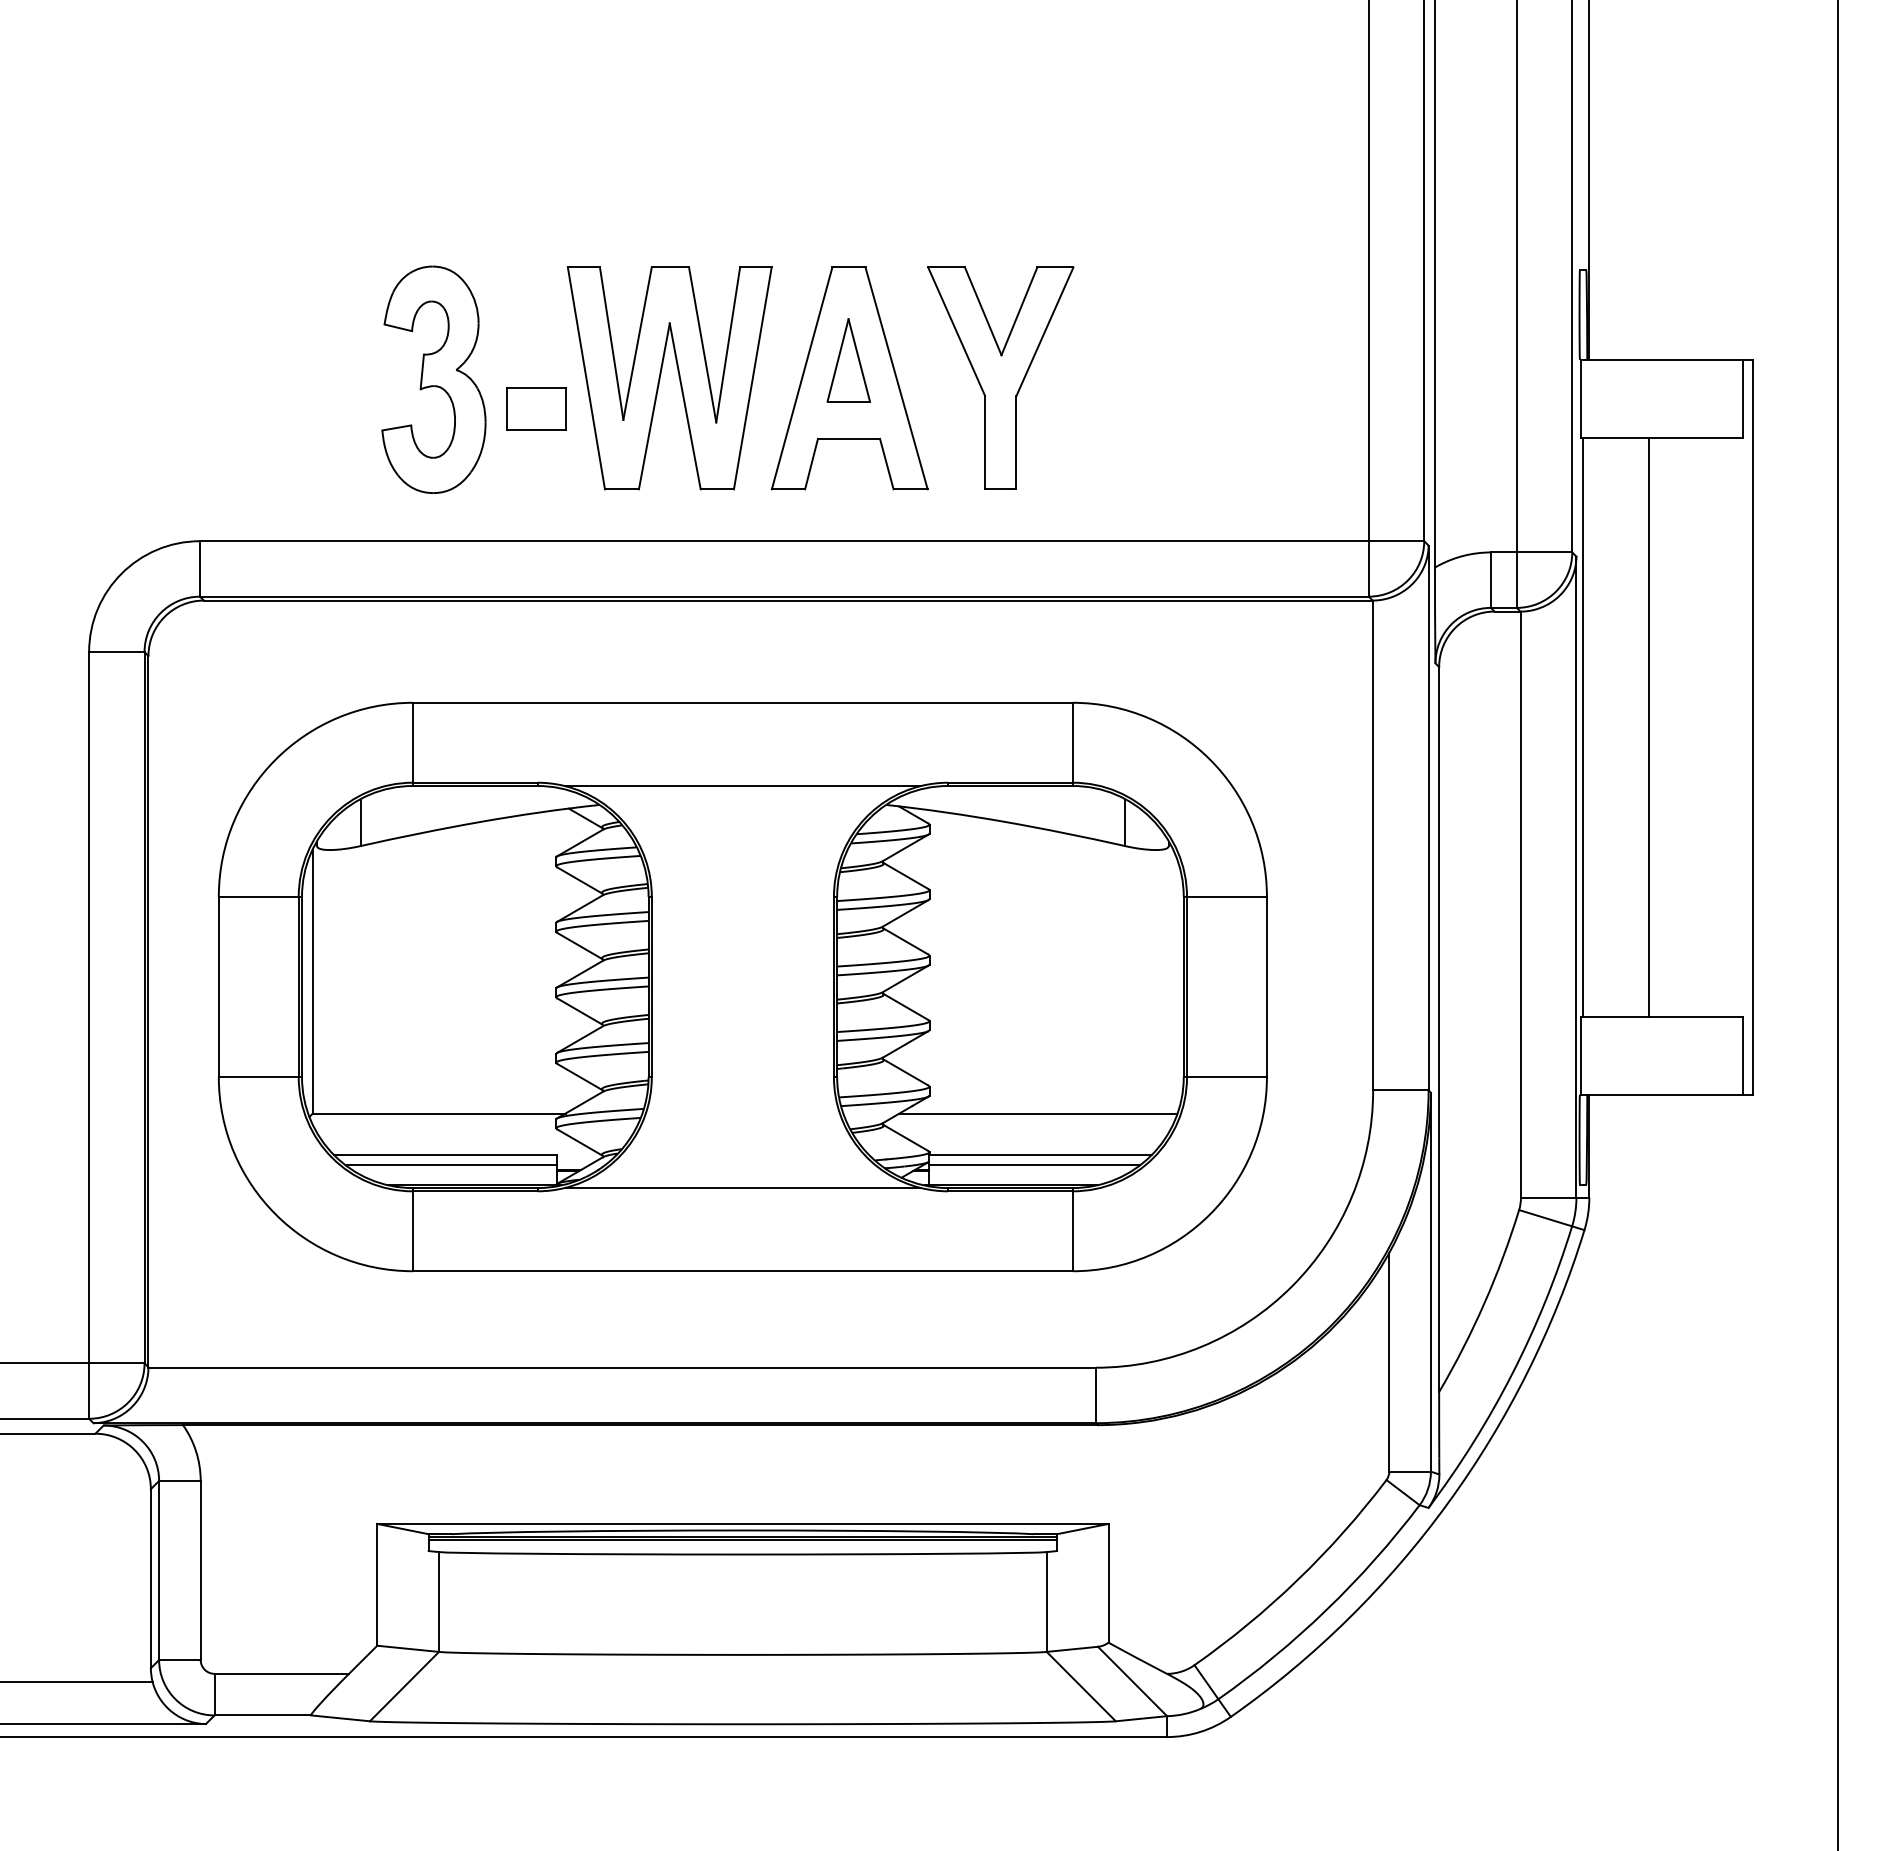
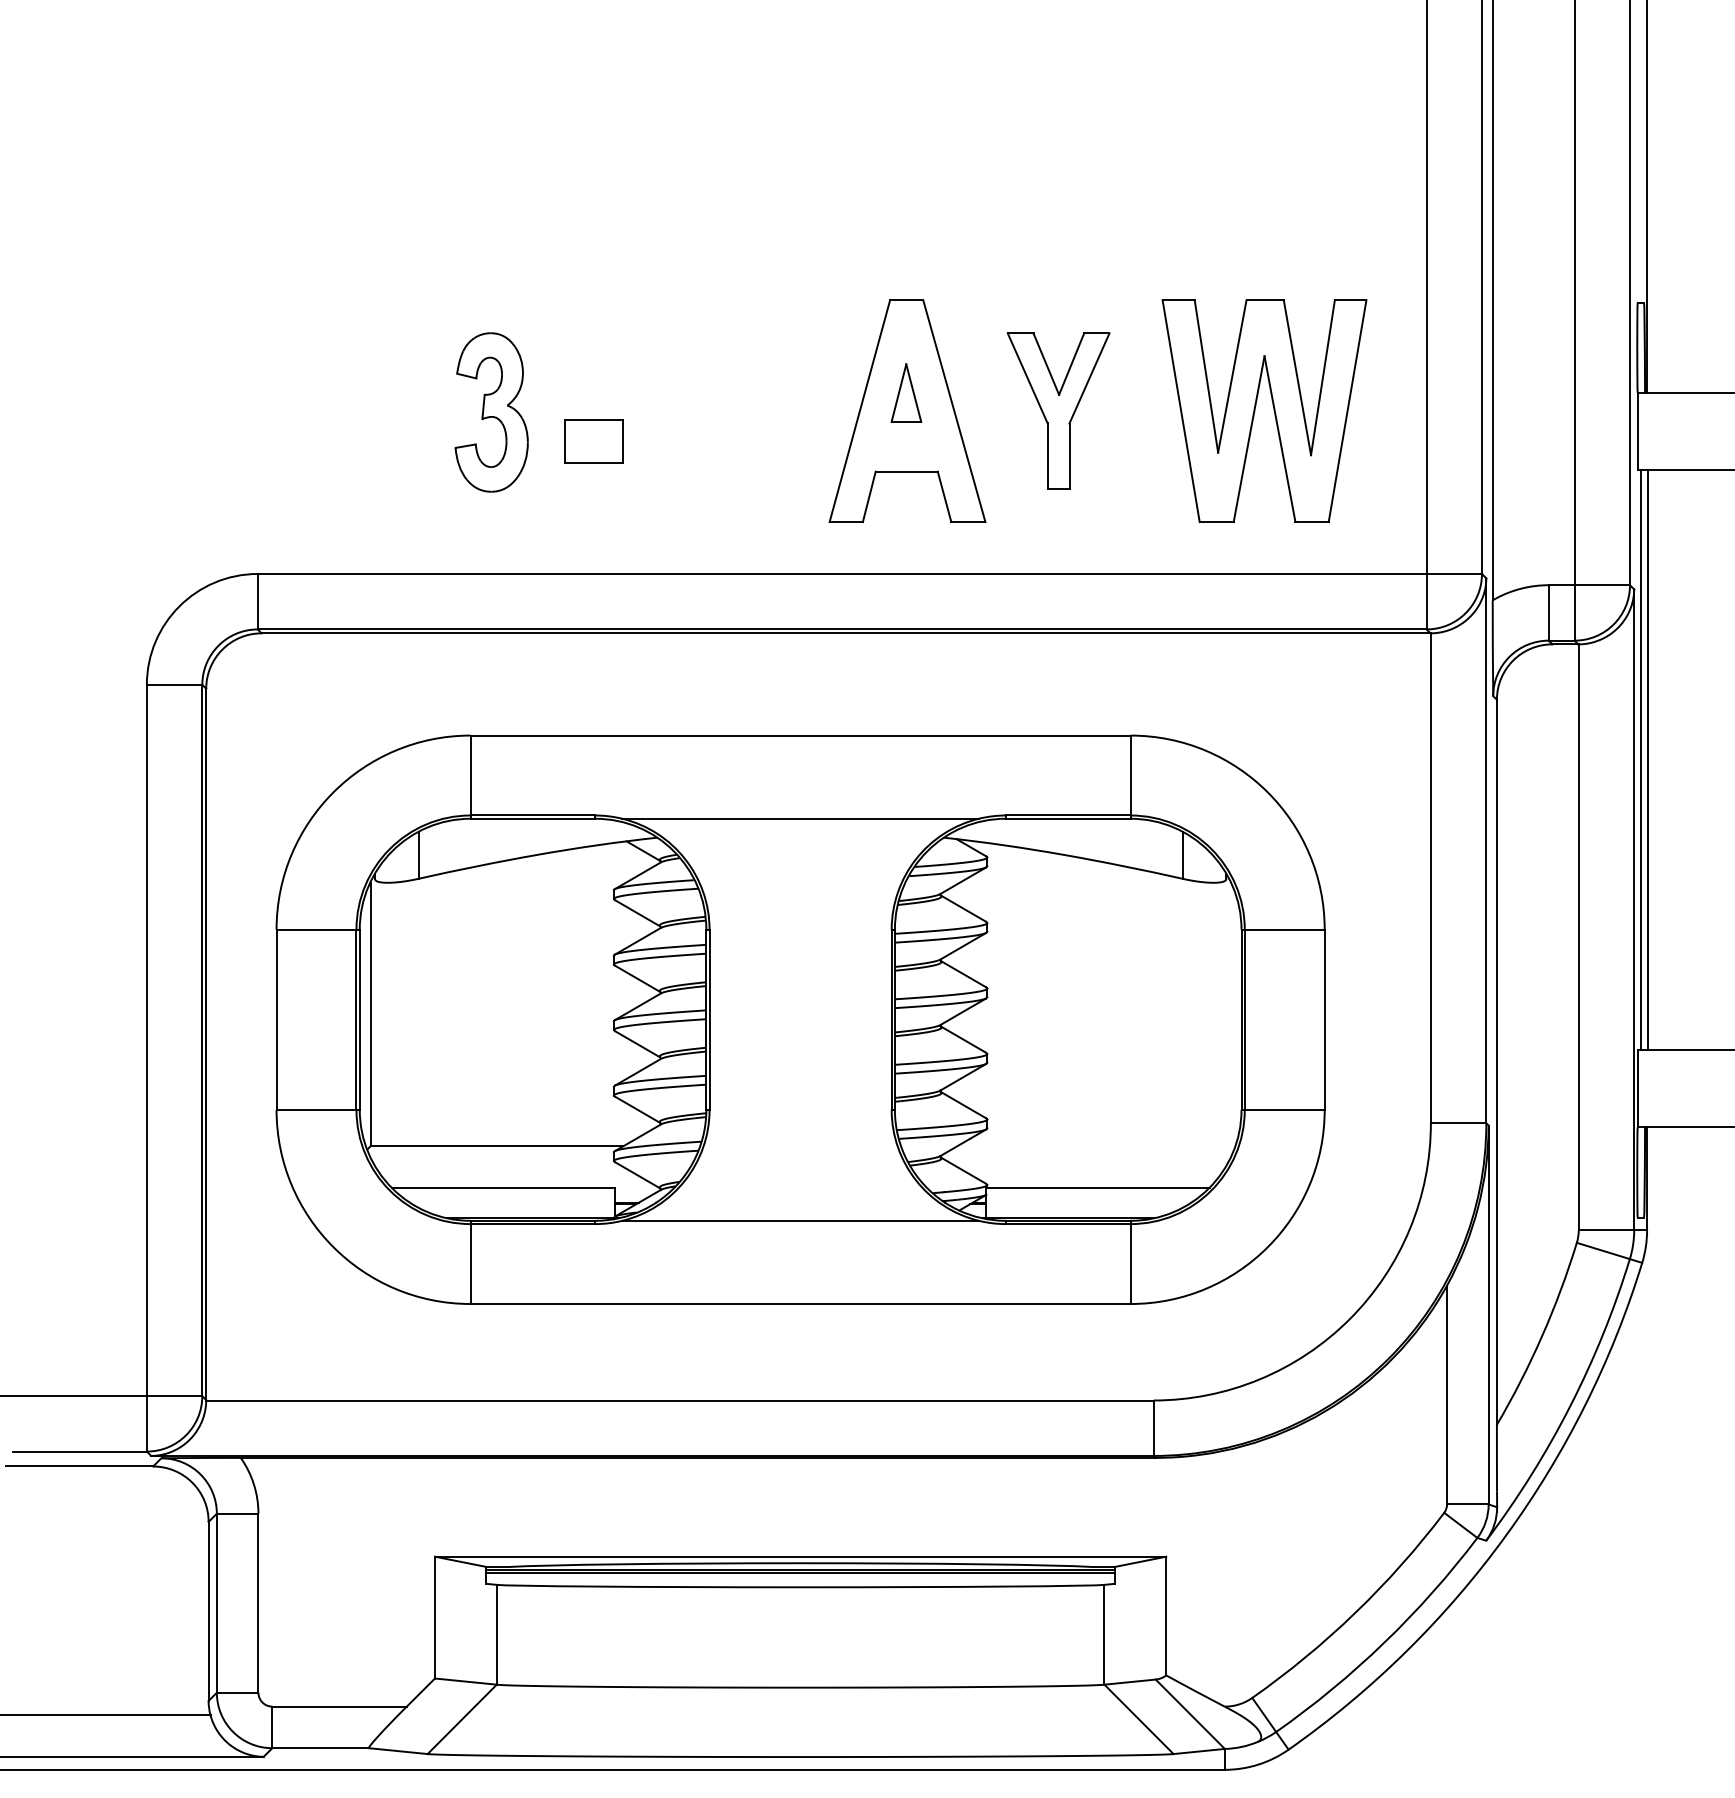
part: (848, 360) -> (906, 393), size x0.7
part: (661, 374) -> (1256, 407), moved
part: (1000, 377) -> (1058, 410), size x0.7
part: (433, 379) -> (491, 412), size x0.7
line: (1648, 727) -> (1648, 760), moved
line: (1038, 1113) -> (1096, 1146), removed
line: (451, 1165) -> (509, 1198), removed
line: (1033, 1165) -> (1091, 1198), removed

